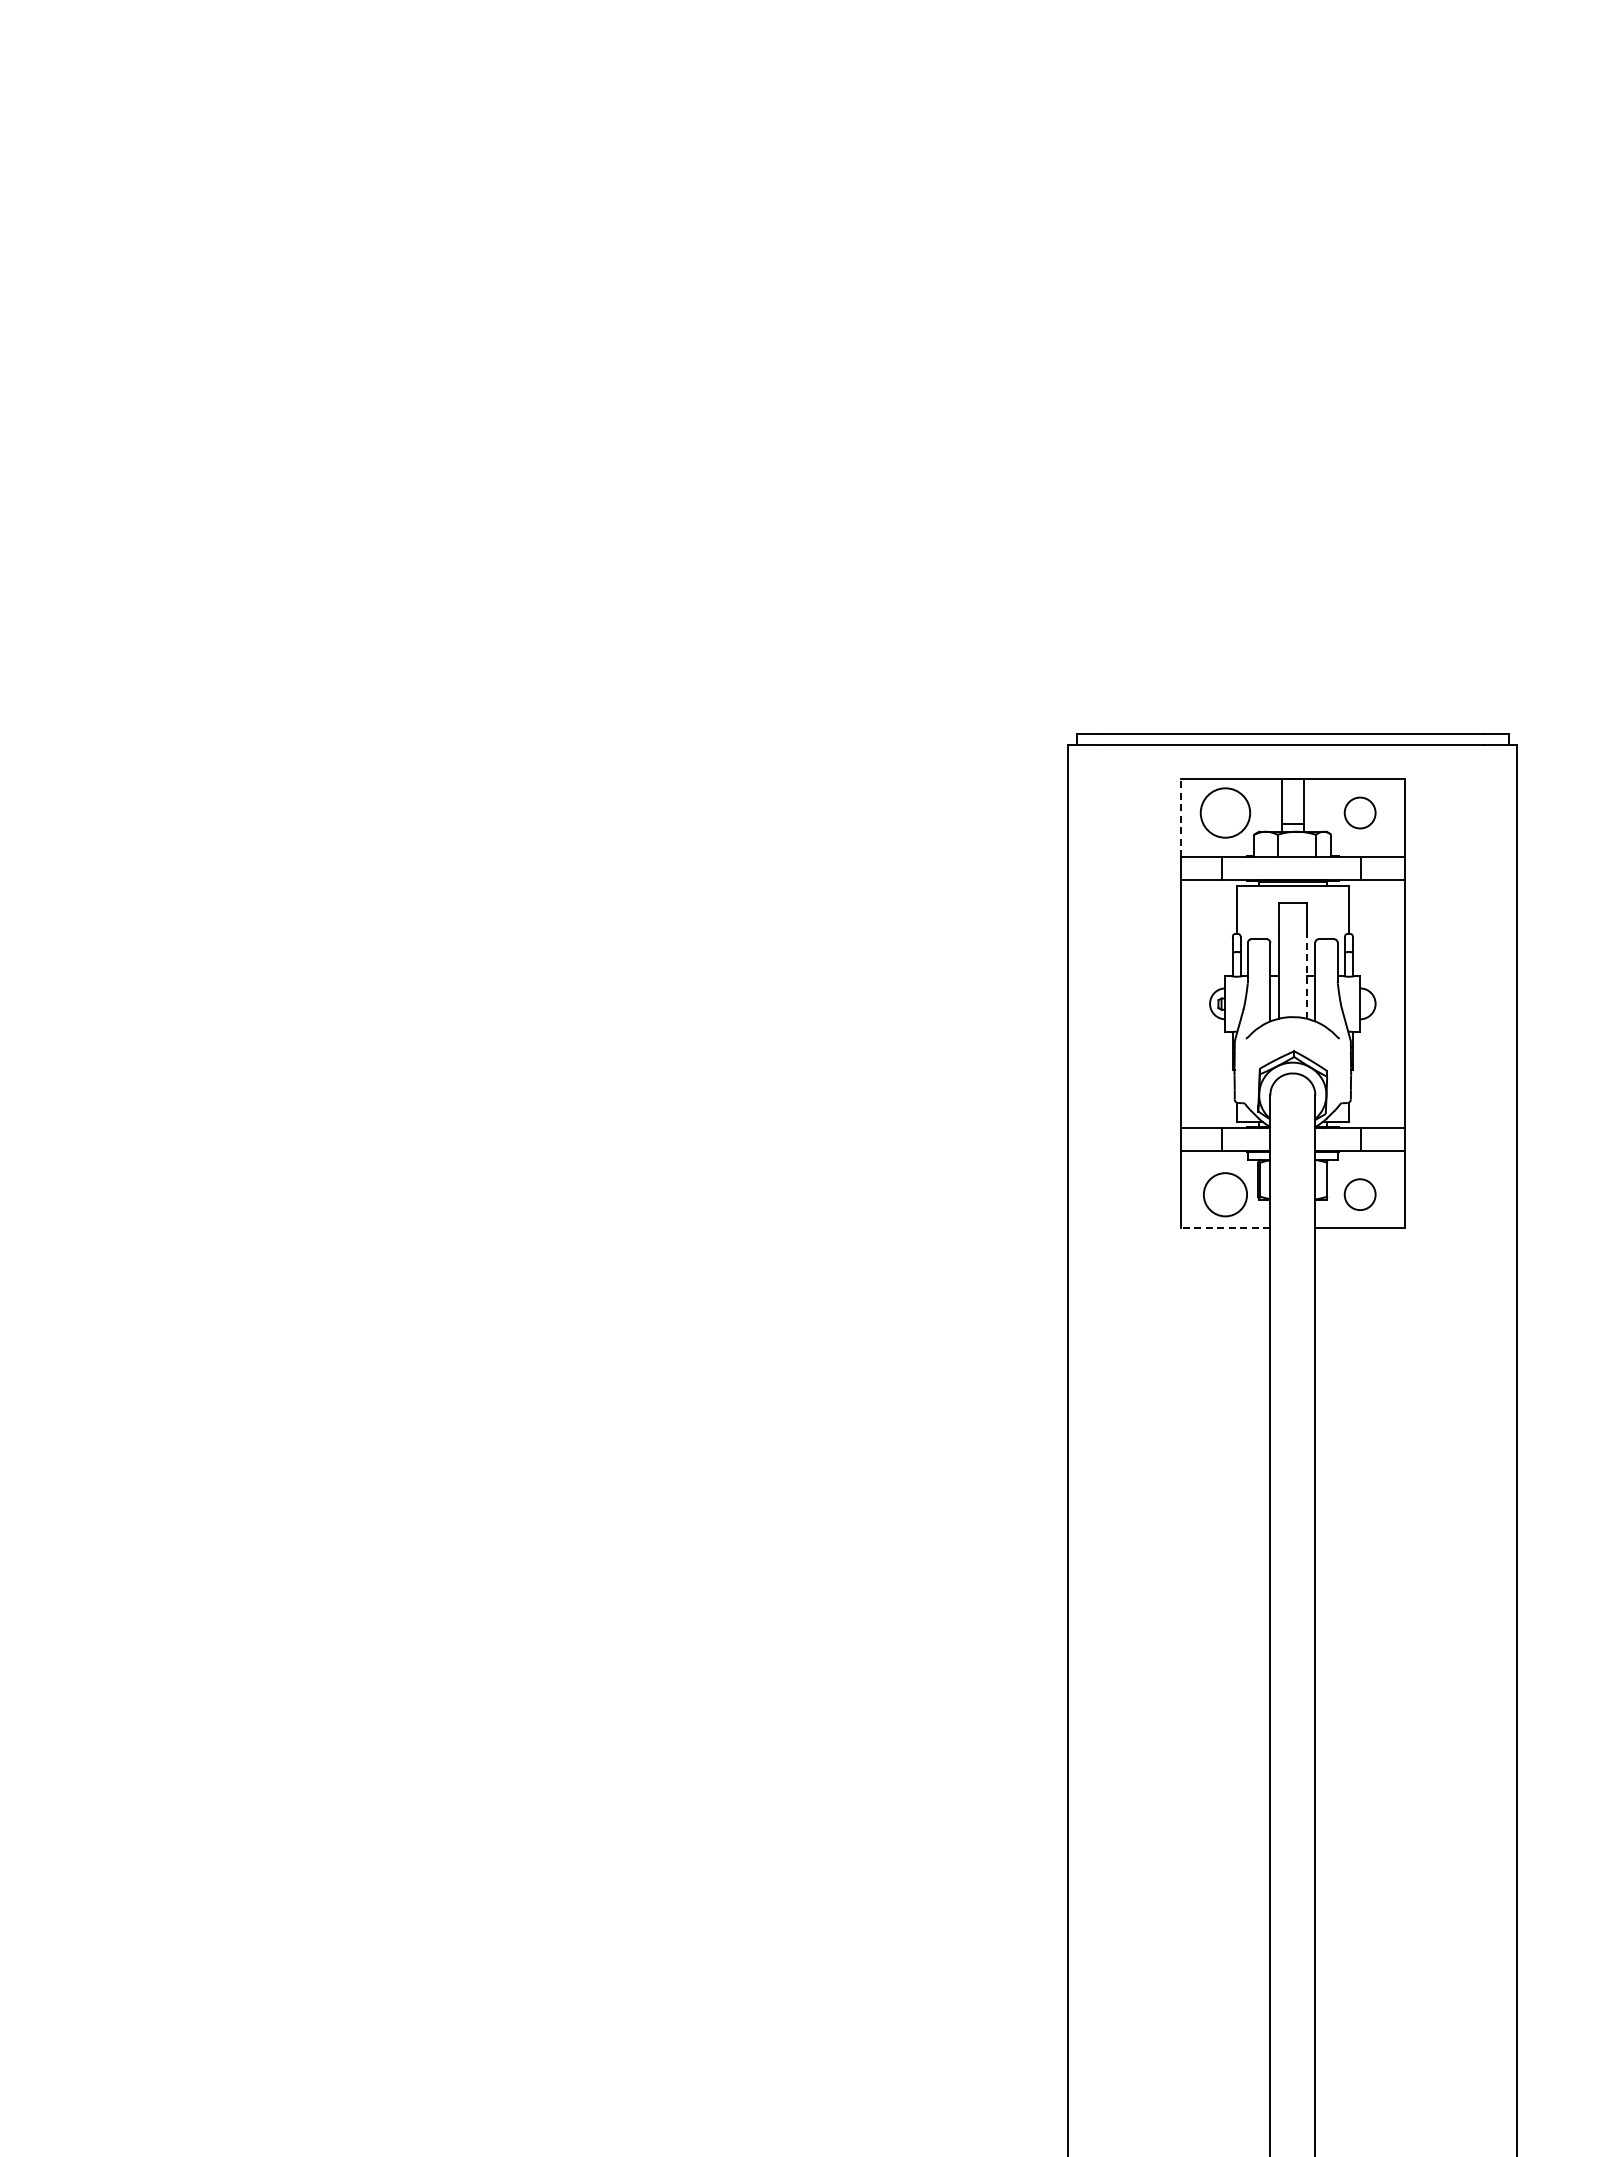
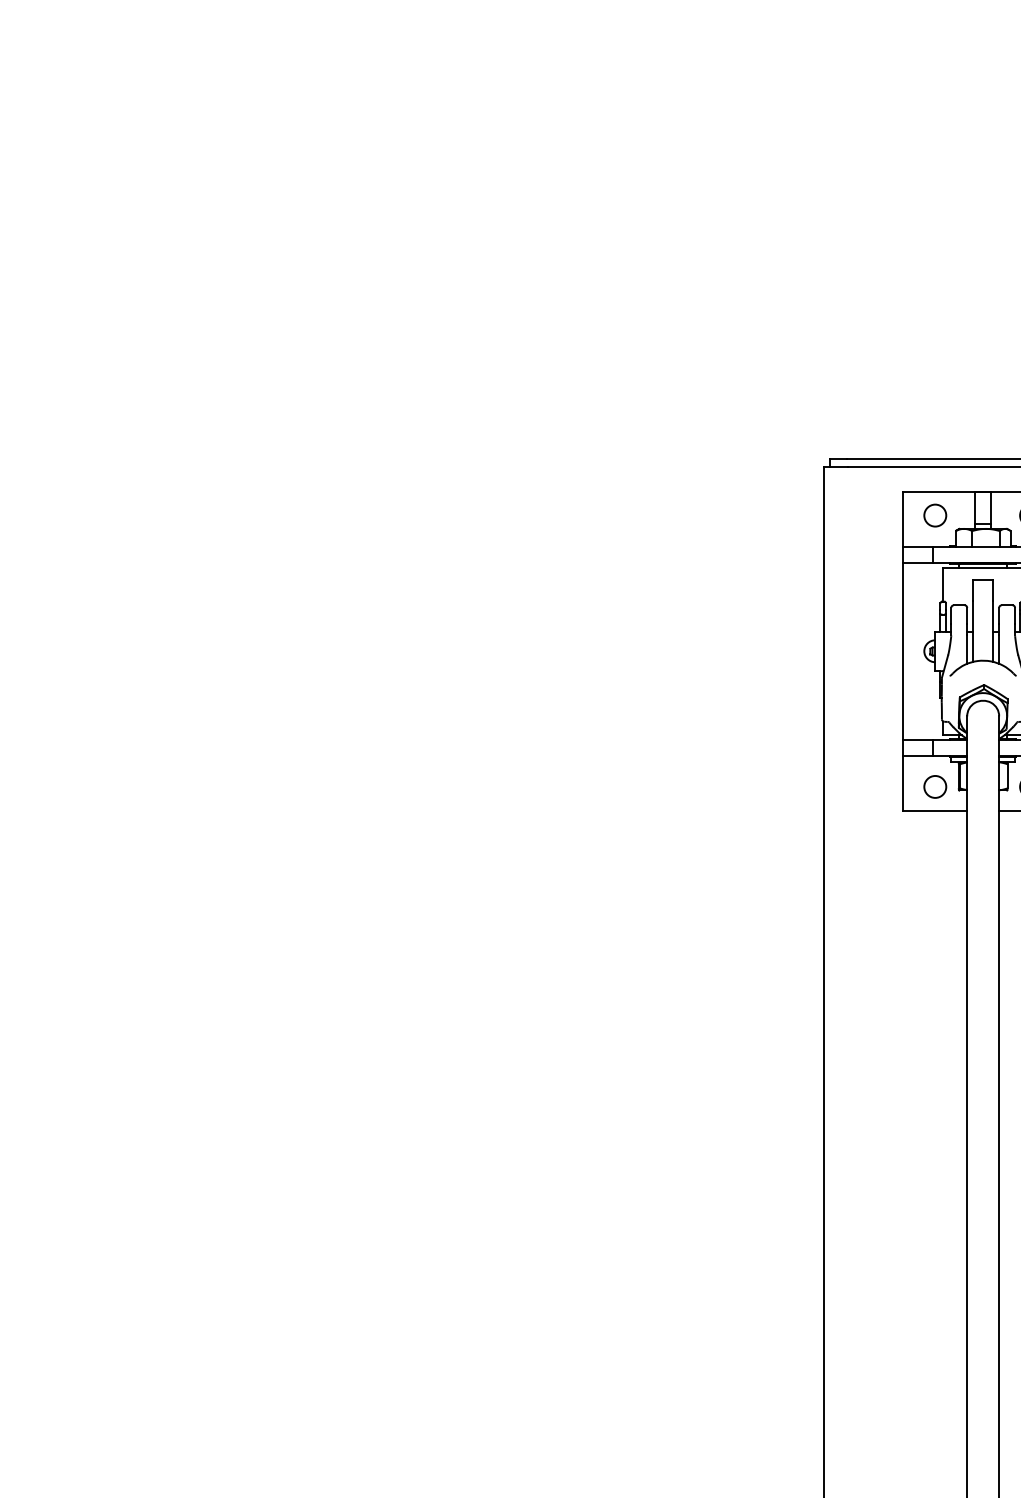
circle: (1225, 812) -> (935, 515), size x0.62
line: (1180, 818) -> (903, 519), dashed -> solid
line: (1306, 975) -> (992, 631), dashed -> solid
circle: (1225, 1194) -> (935, 786), size x0.71
line: (1225, 1228) -> (935, 810), dashed -> solid

